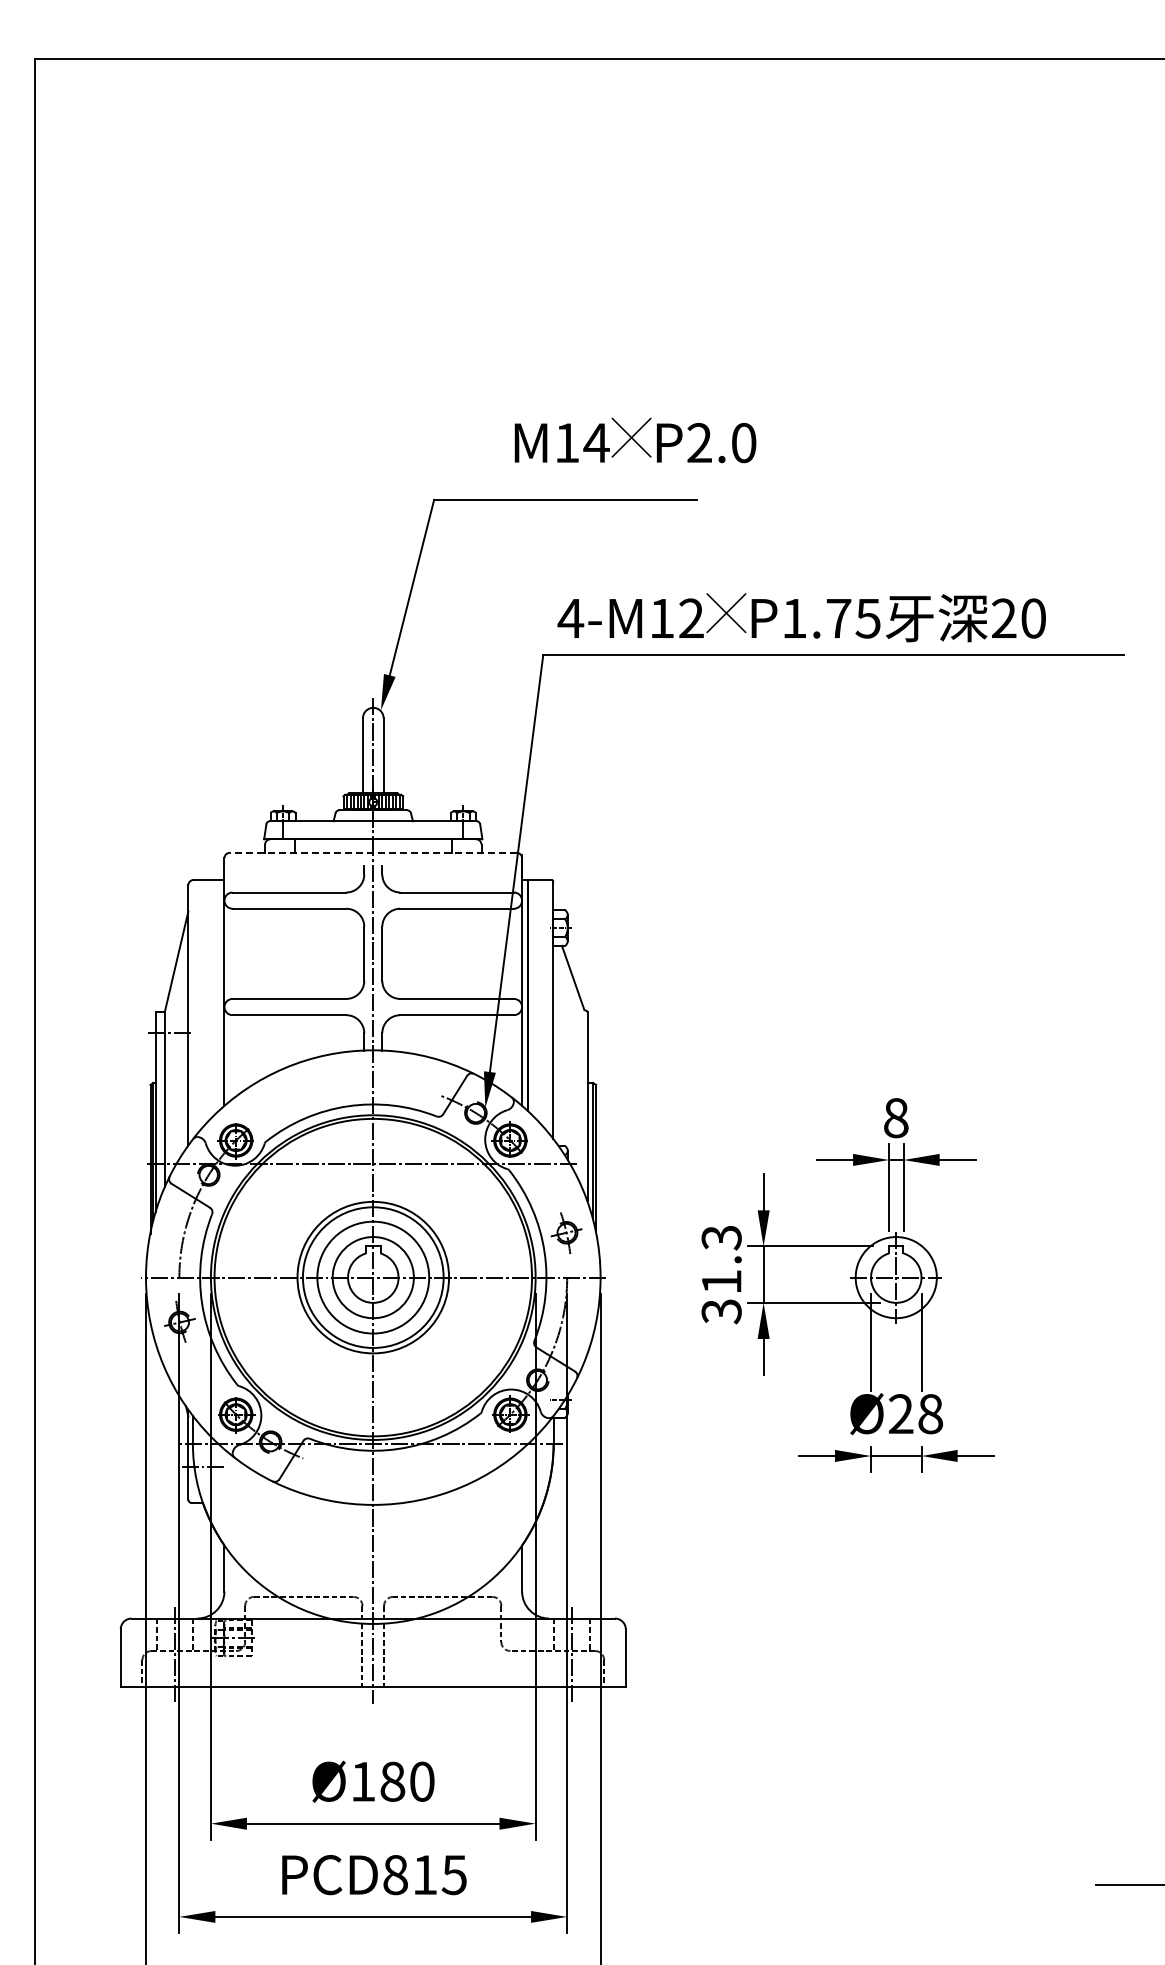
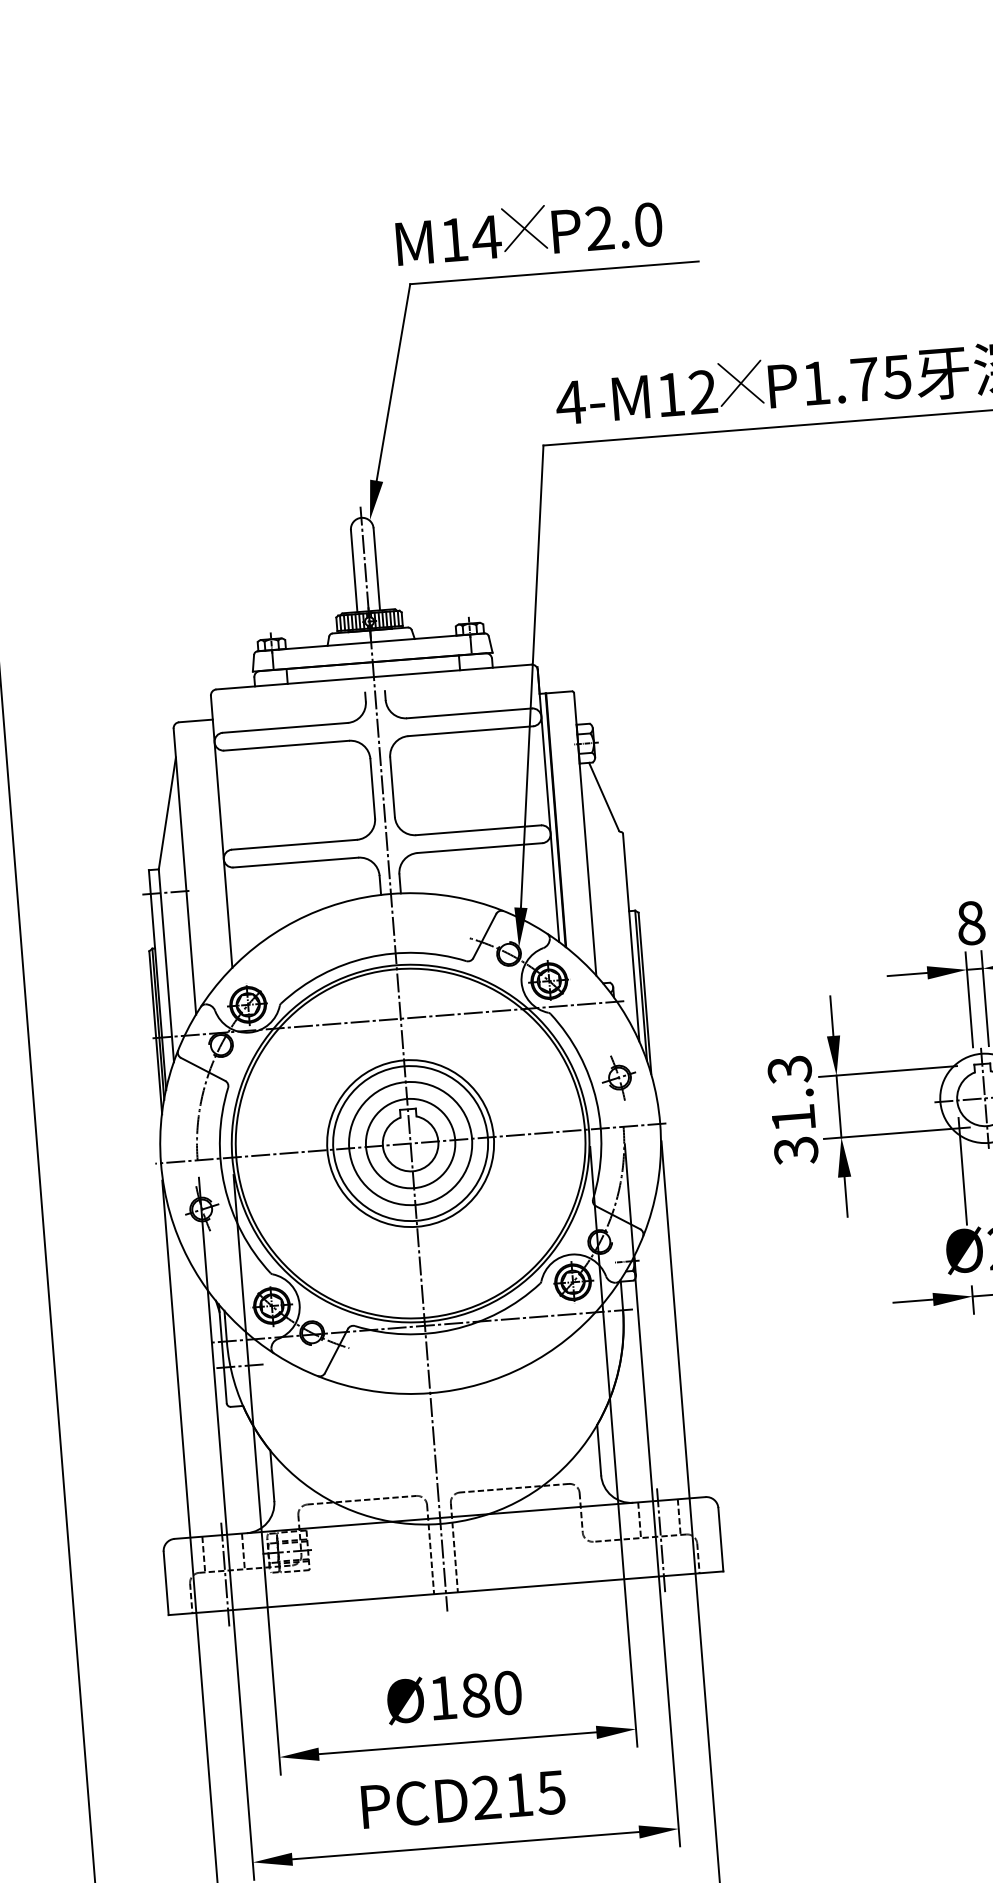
text: (635, 440) -> (529, 231), moved
line: (372, 852) -> (373, 676), dashed -> solid
text: (395, 1875) -> (486, 1798), PCD815 -> PCD215

